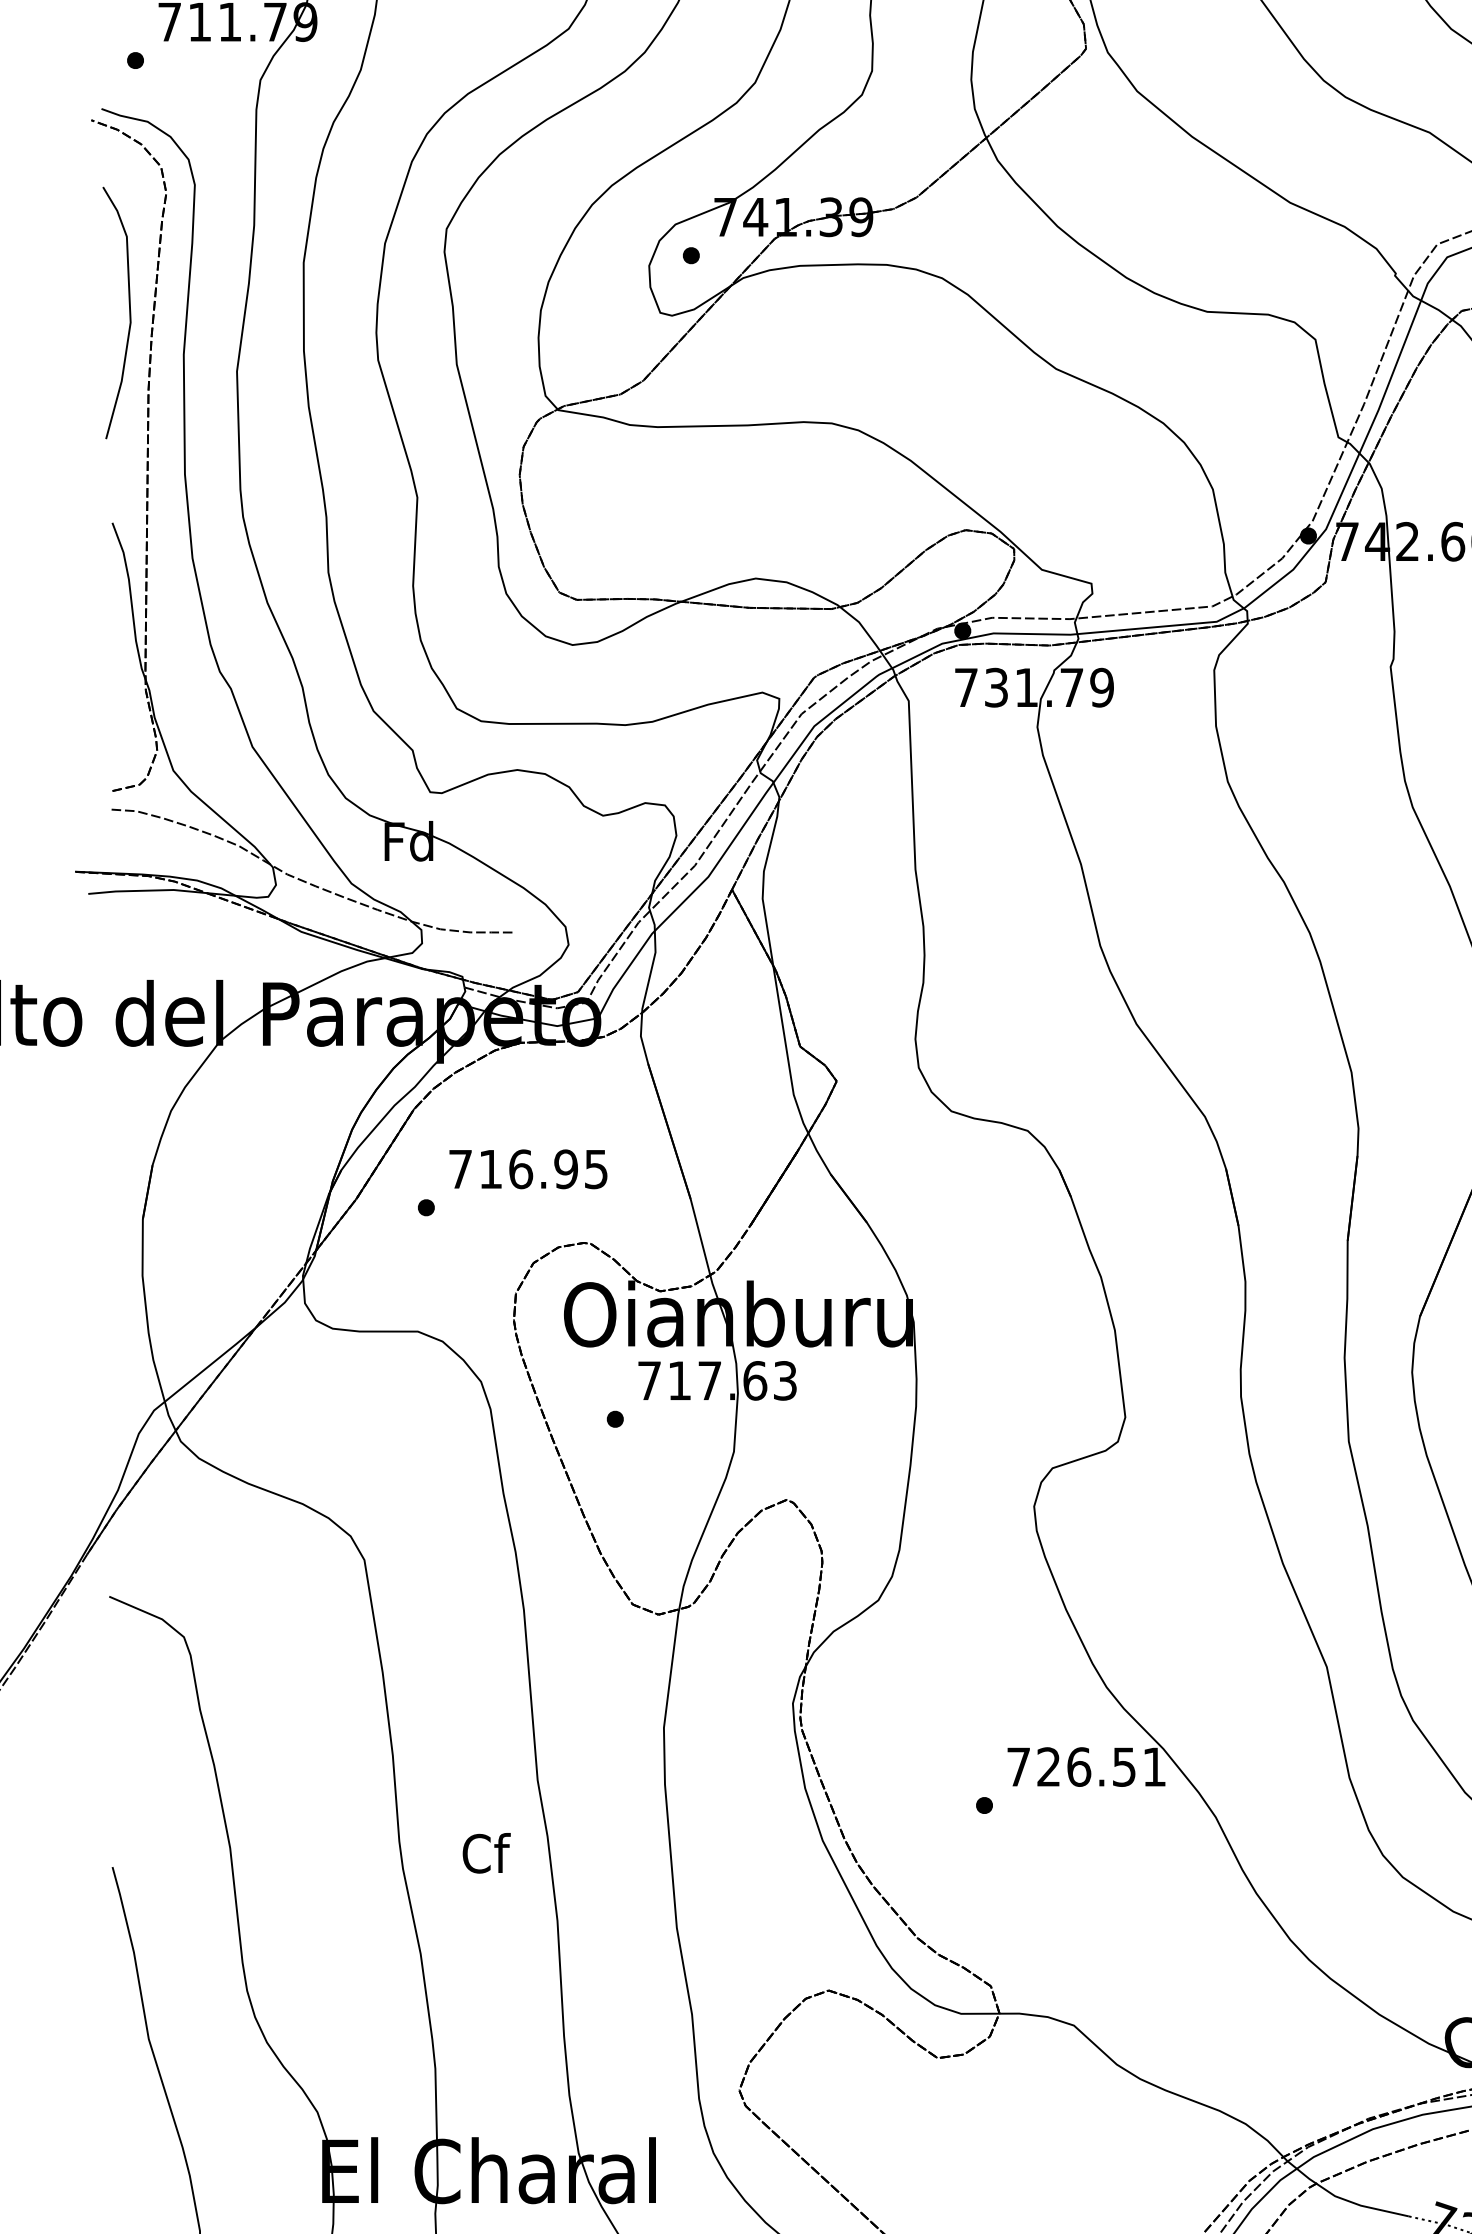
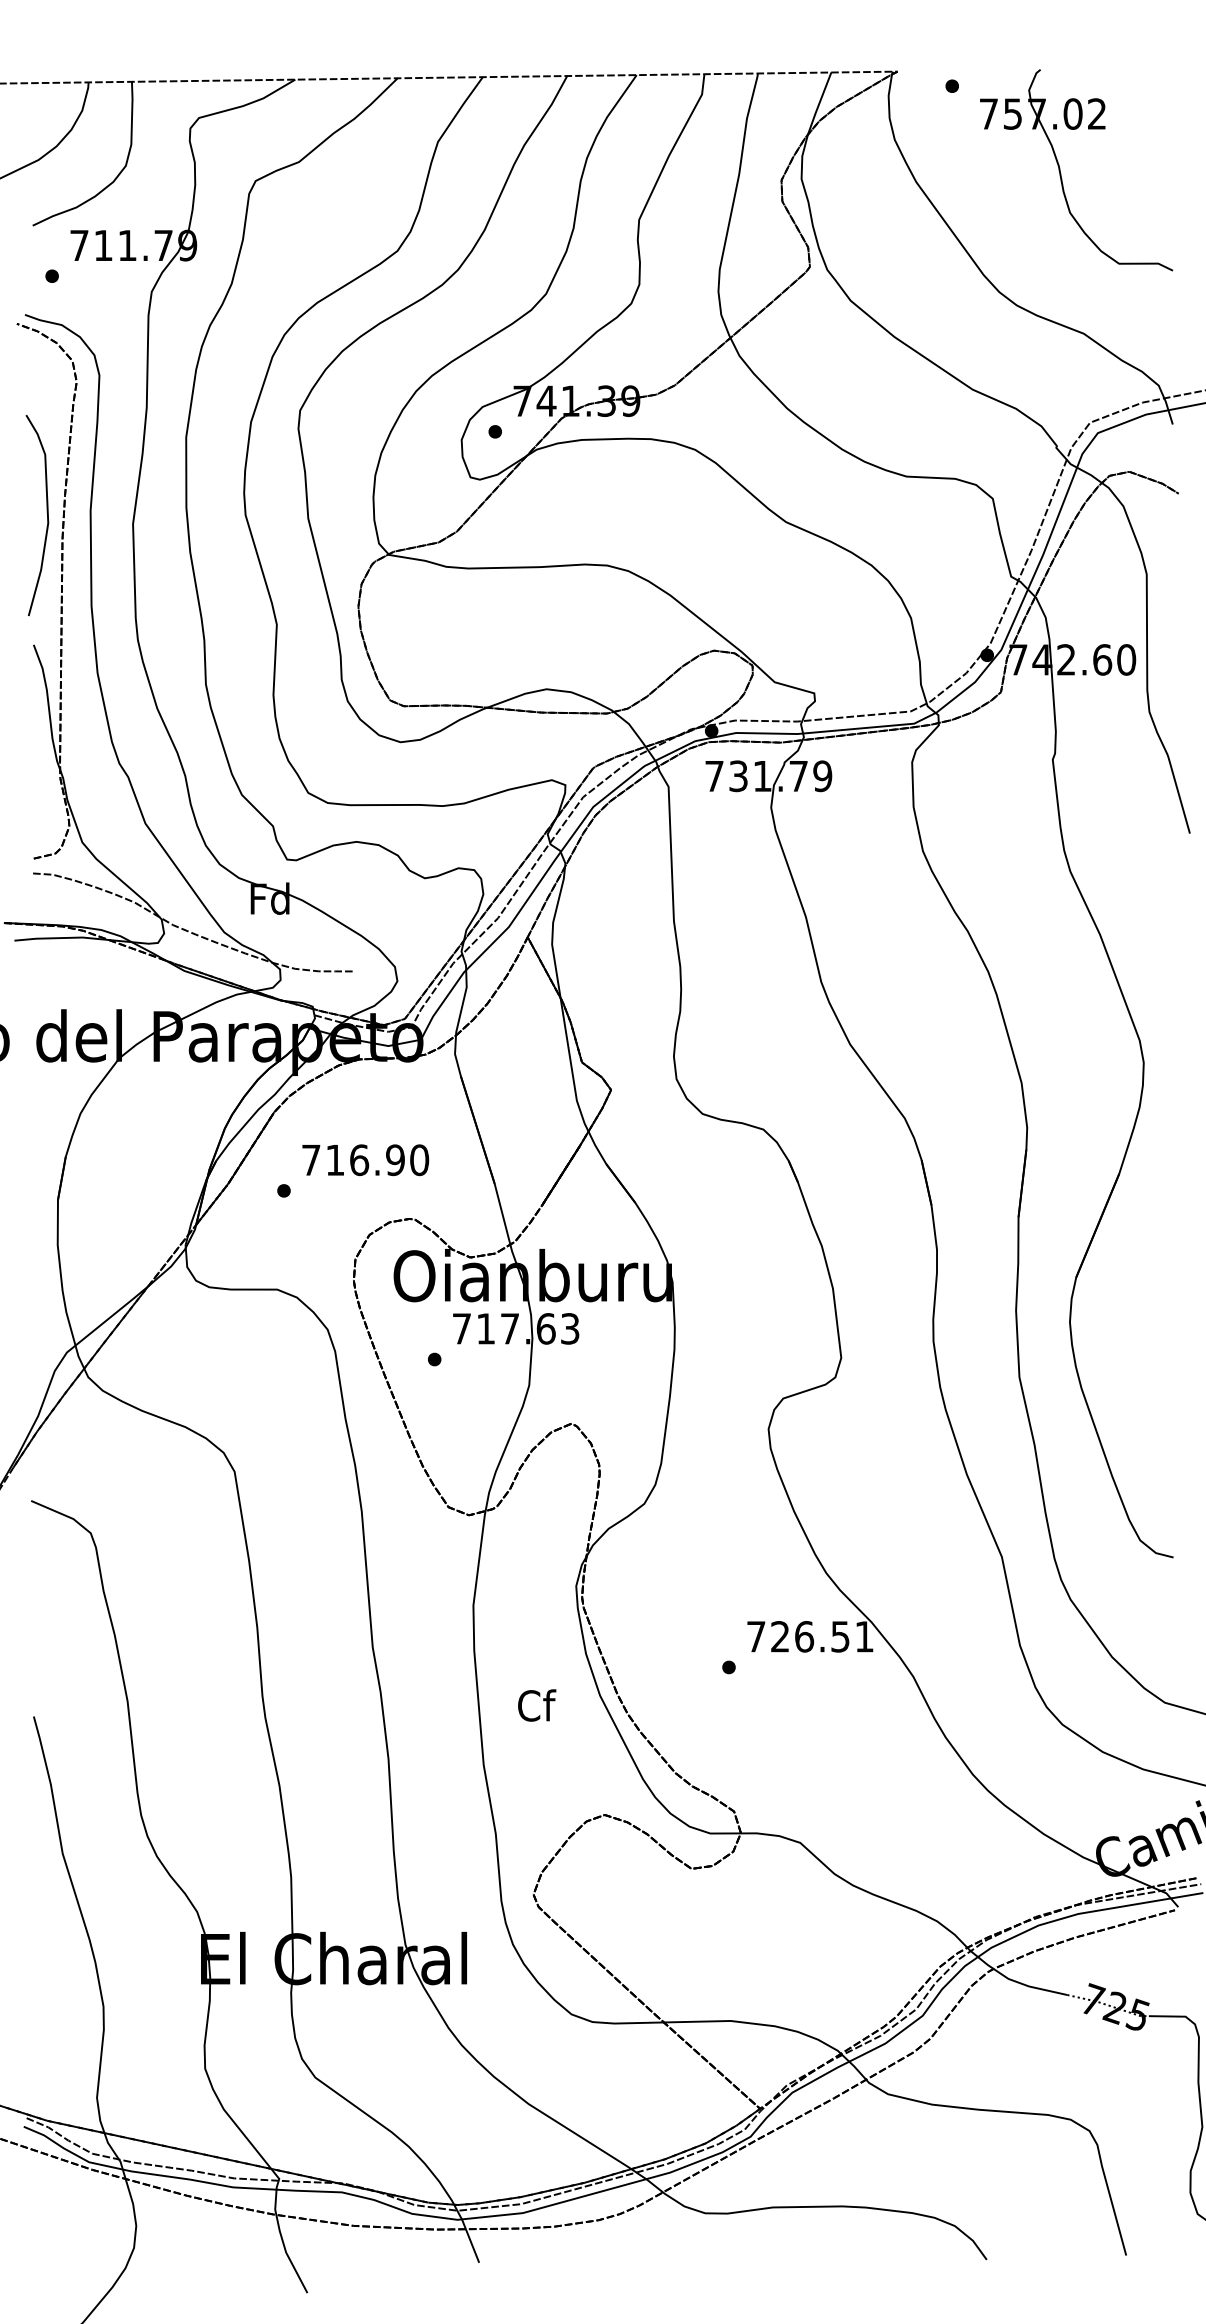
curve: (128, 309) -> (46, 512), moved
text: (596, 1169) -> (419, 1160), 716.95 -> 716.90
text: (487, 1853) -> (537, 1705), moved

